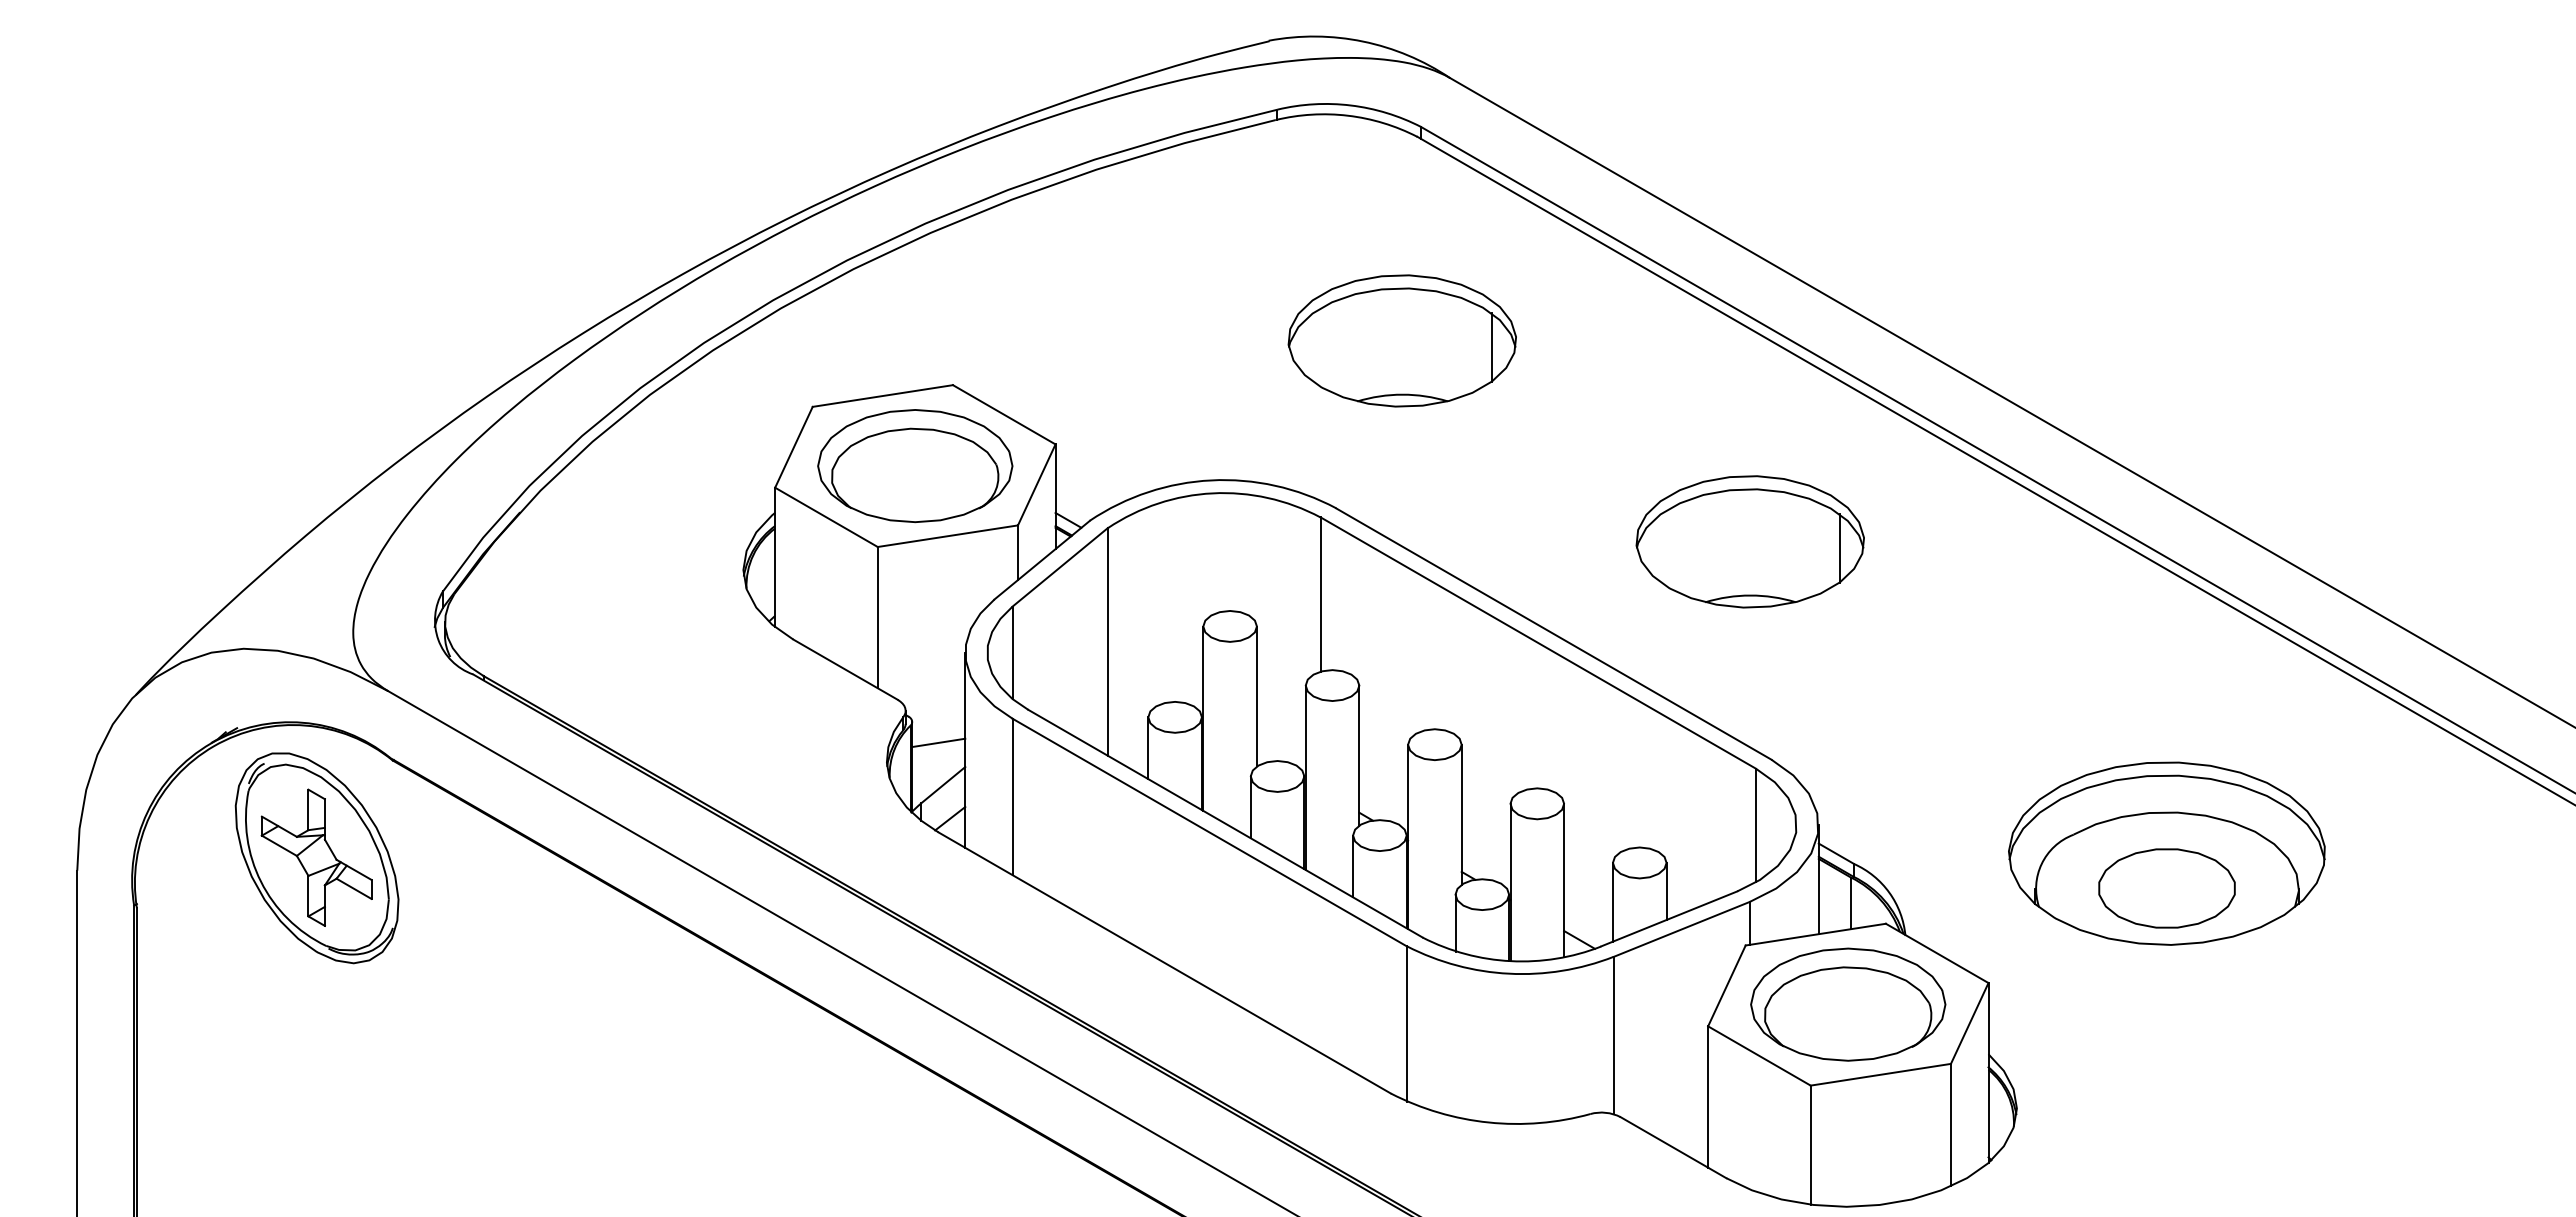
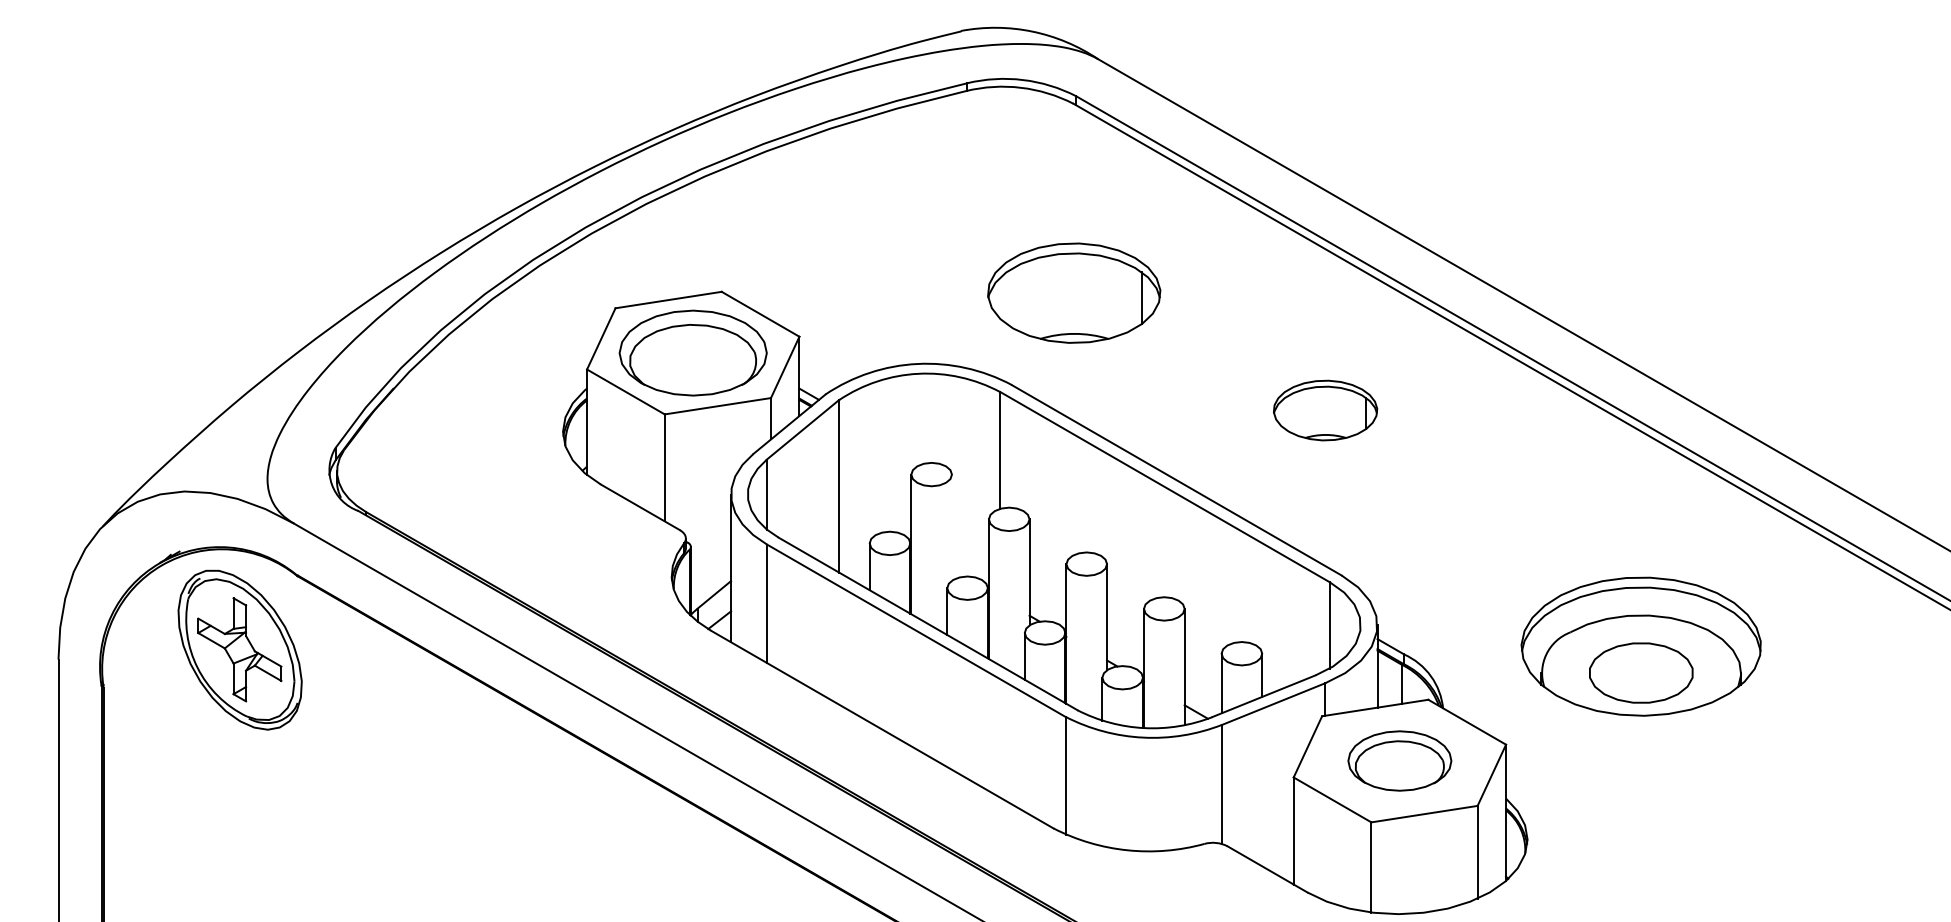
part: (1401, 340) -> (1073, 292), moved
part: (1749, 541) -> (1325, 410), size x0.6
line: (1256, 696) -> (951, 527), removed
line: (938, 742) -> (710, 562), removed
part: (1848, 1004) -> (1400, 760), size x0.7

